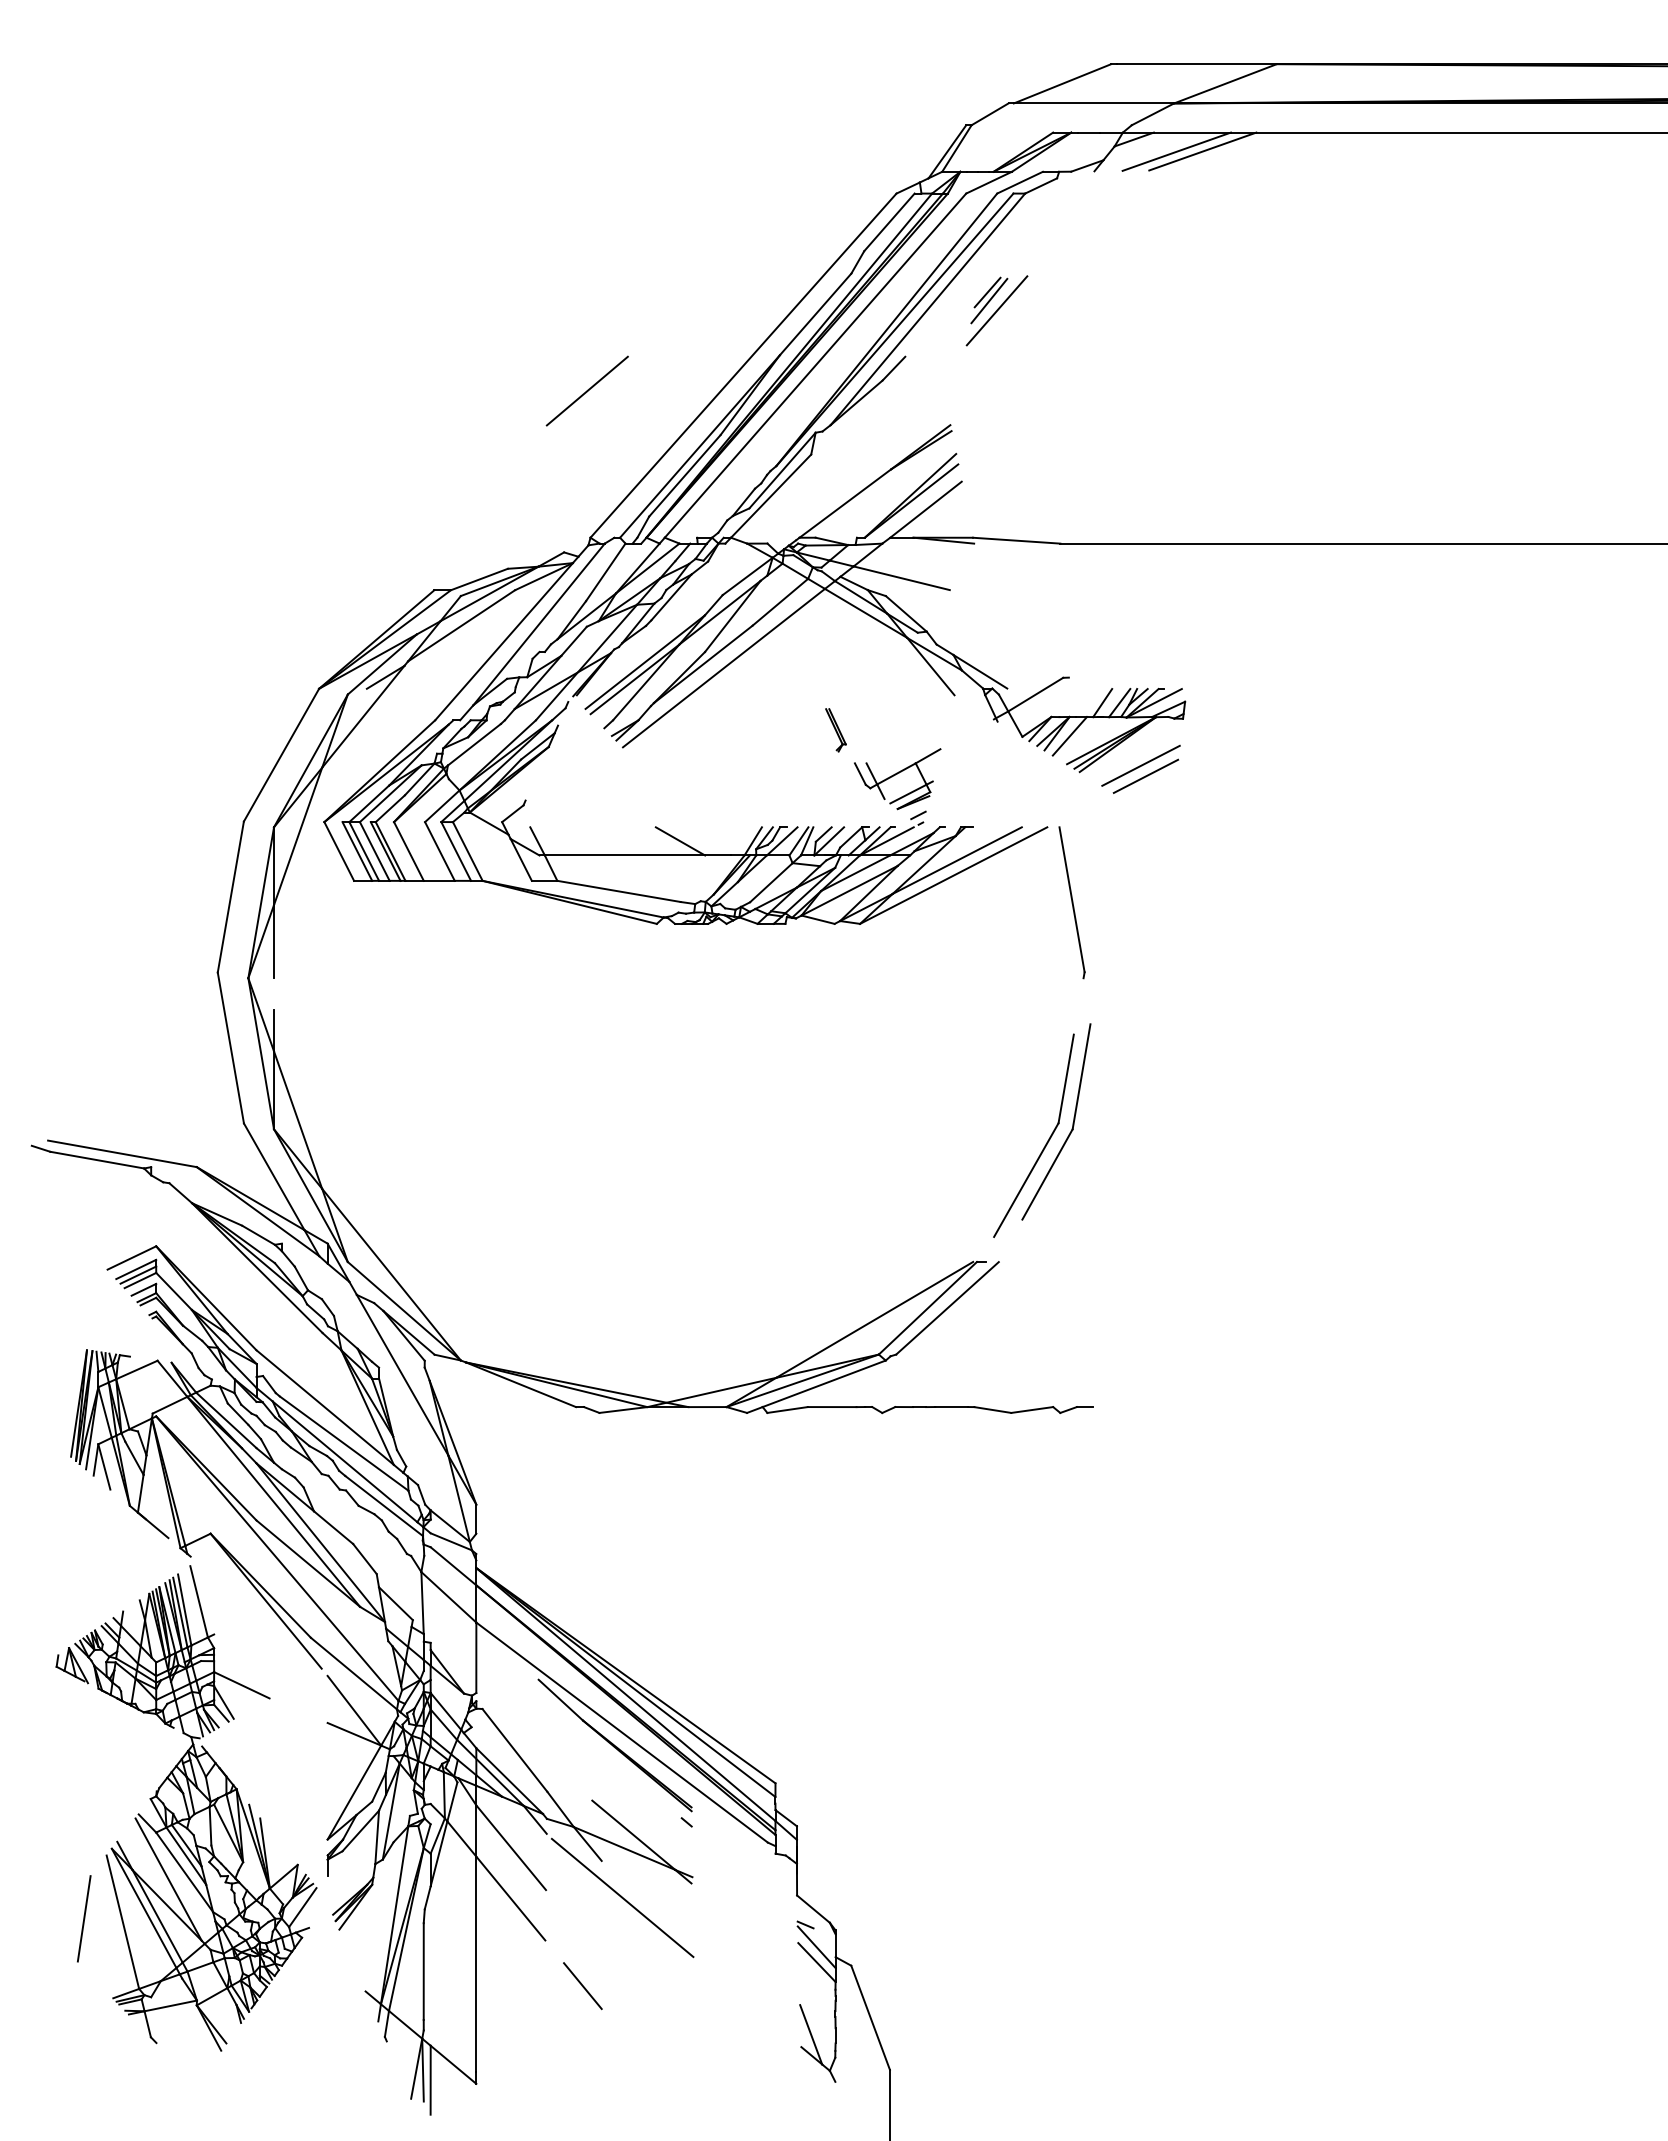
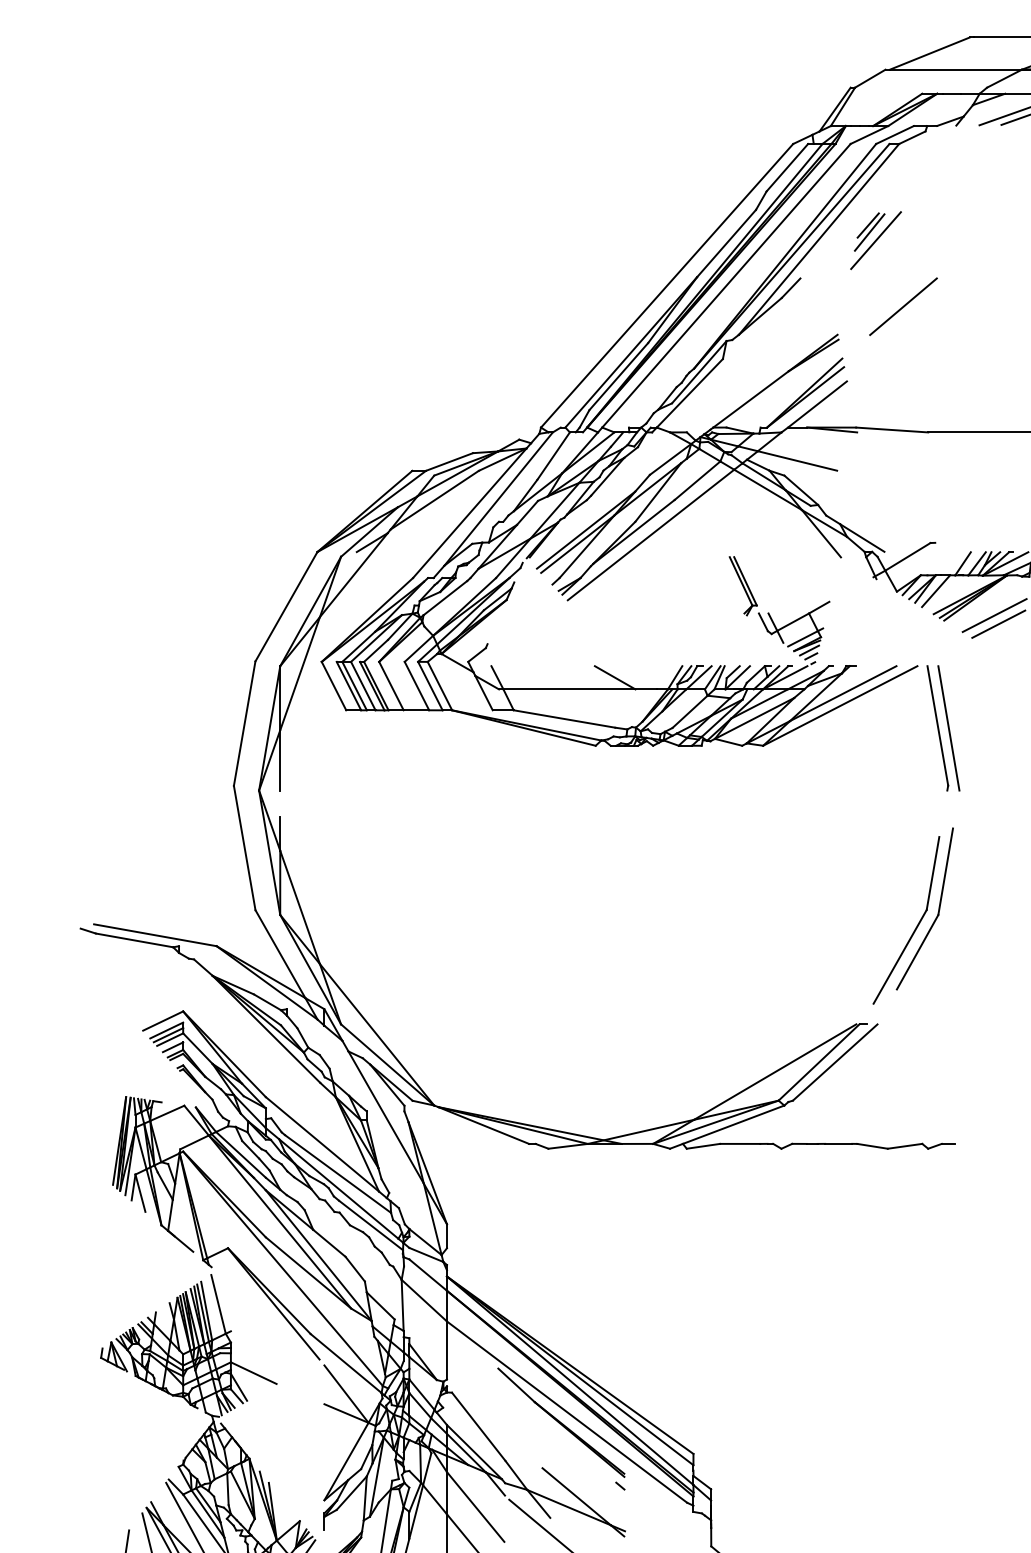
line: (586, 390) -> (902, 306), moved
part: (835, 730) -> (742, 586), size x1.67
line: (915, 808) -> (808, 650), added
line: (1085, 902) -> (948, 728), added

